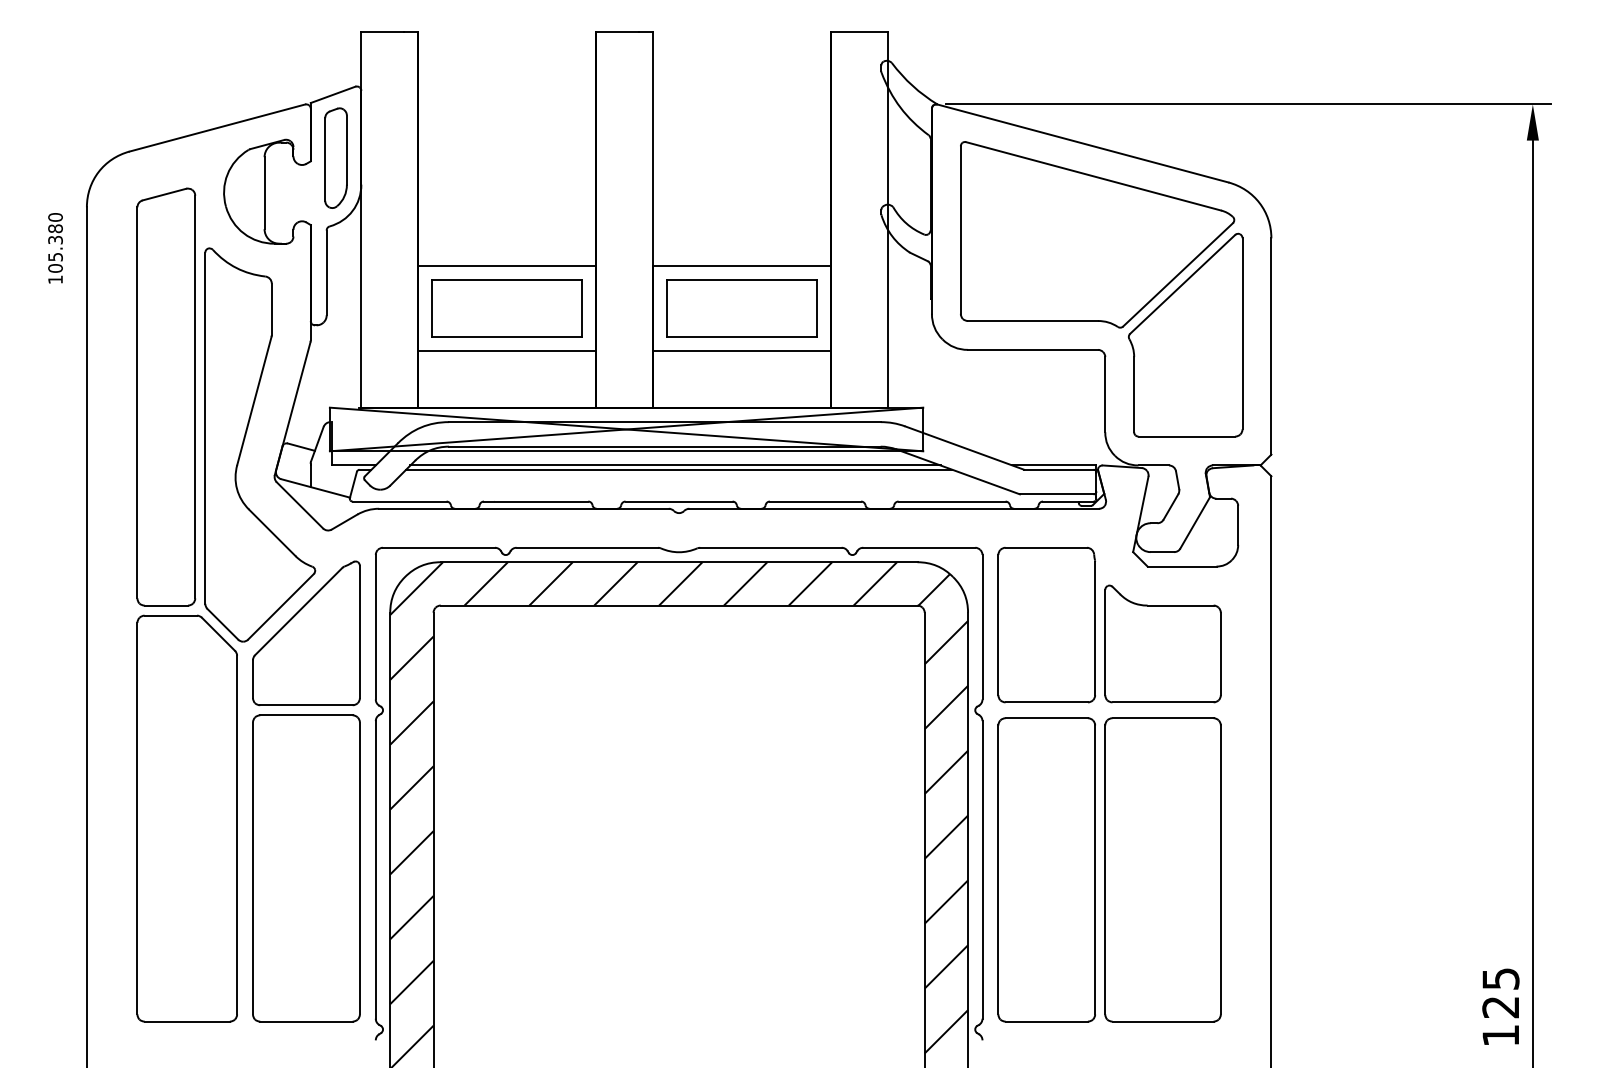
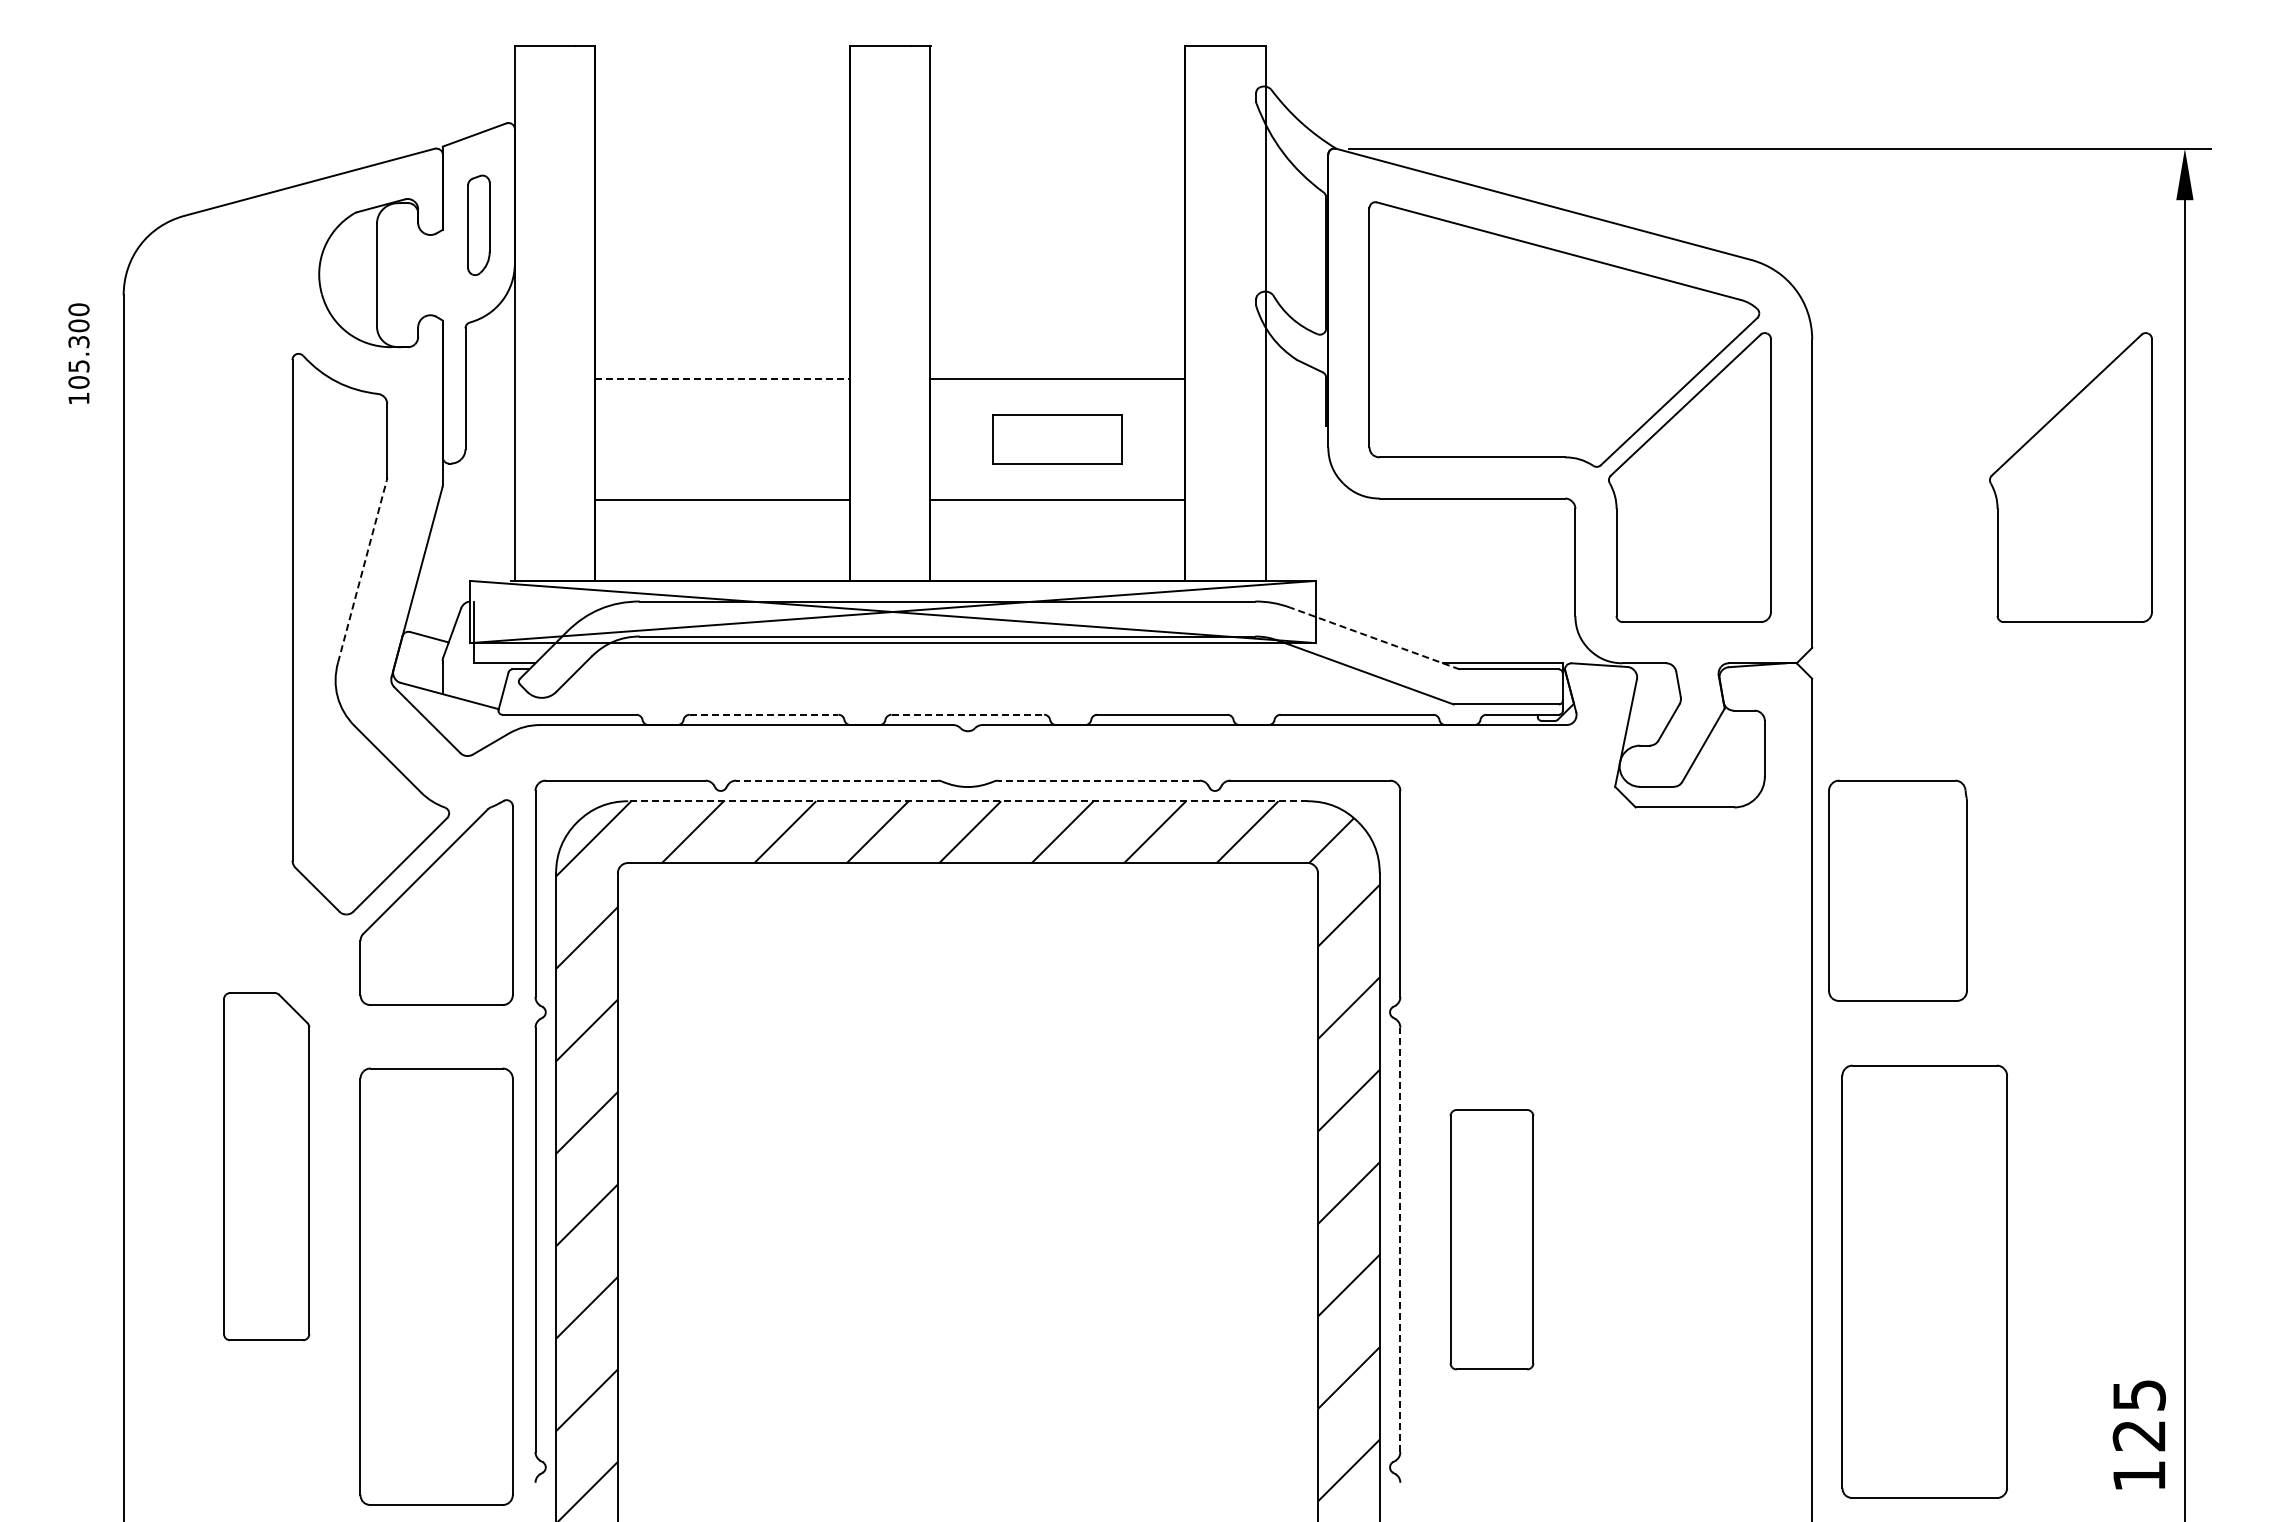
part: (335, 158) -> (478, 225), size x0.7
text: (55, 228) -> (78, 325), 105.380 -> 105.300
line: (506, 266) -> (722, 379), solid -> dashed
part: (506, 308) -> (722, 439), removed
part: (741, 308) -> (1057, 439), size x0.6
part: (1452, 335) -> (2070, 477), added
part: (166, 396) -> (236, 565), removed
line: (254, 400) -> (362, 570), solid -> dashed
line: (964, 448) -> (1374, 638), solid -> dashed
line: (675, 465) -> (962, 663), removed
line: (678, 469) -> (967, 669), removed
line: (536, 501) -> (764, 714), solid -> dashed
line: (679, 501) -> (968, 714), solid -> dashed
line: (587, 547) -> (837, 780), solid -> dashed
line: (770, 547) -> (1098, 780), solid -> dashed
line: (678, 562) -> (967, 801), solid -> dashed
part: (1046, 624) -> (1897, 890), moved
part: (1162, 643) -> (1657, 917), removed
part: (187, 818) -> (266, 1166), size x0.6
part: (306, 868) -> (436, 1286), moved
line: (982, 869) -> (1400, 1239), solid -> dashed
part: (1046, 869) -> (1491, 1239), size x0.6
part: (1162, 869) -> (1924, 1281), moved

